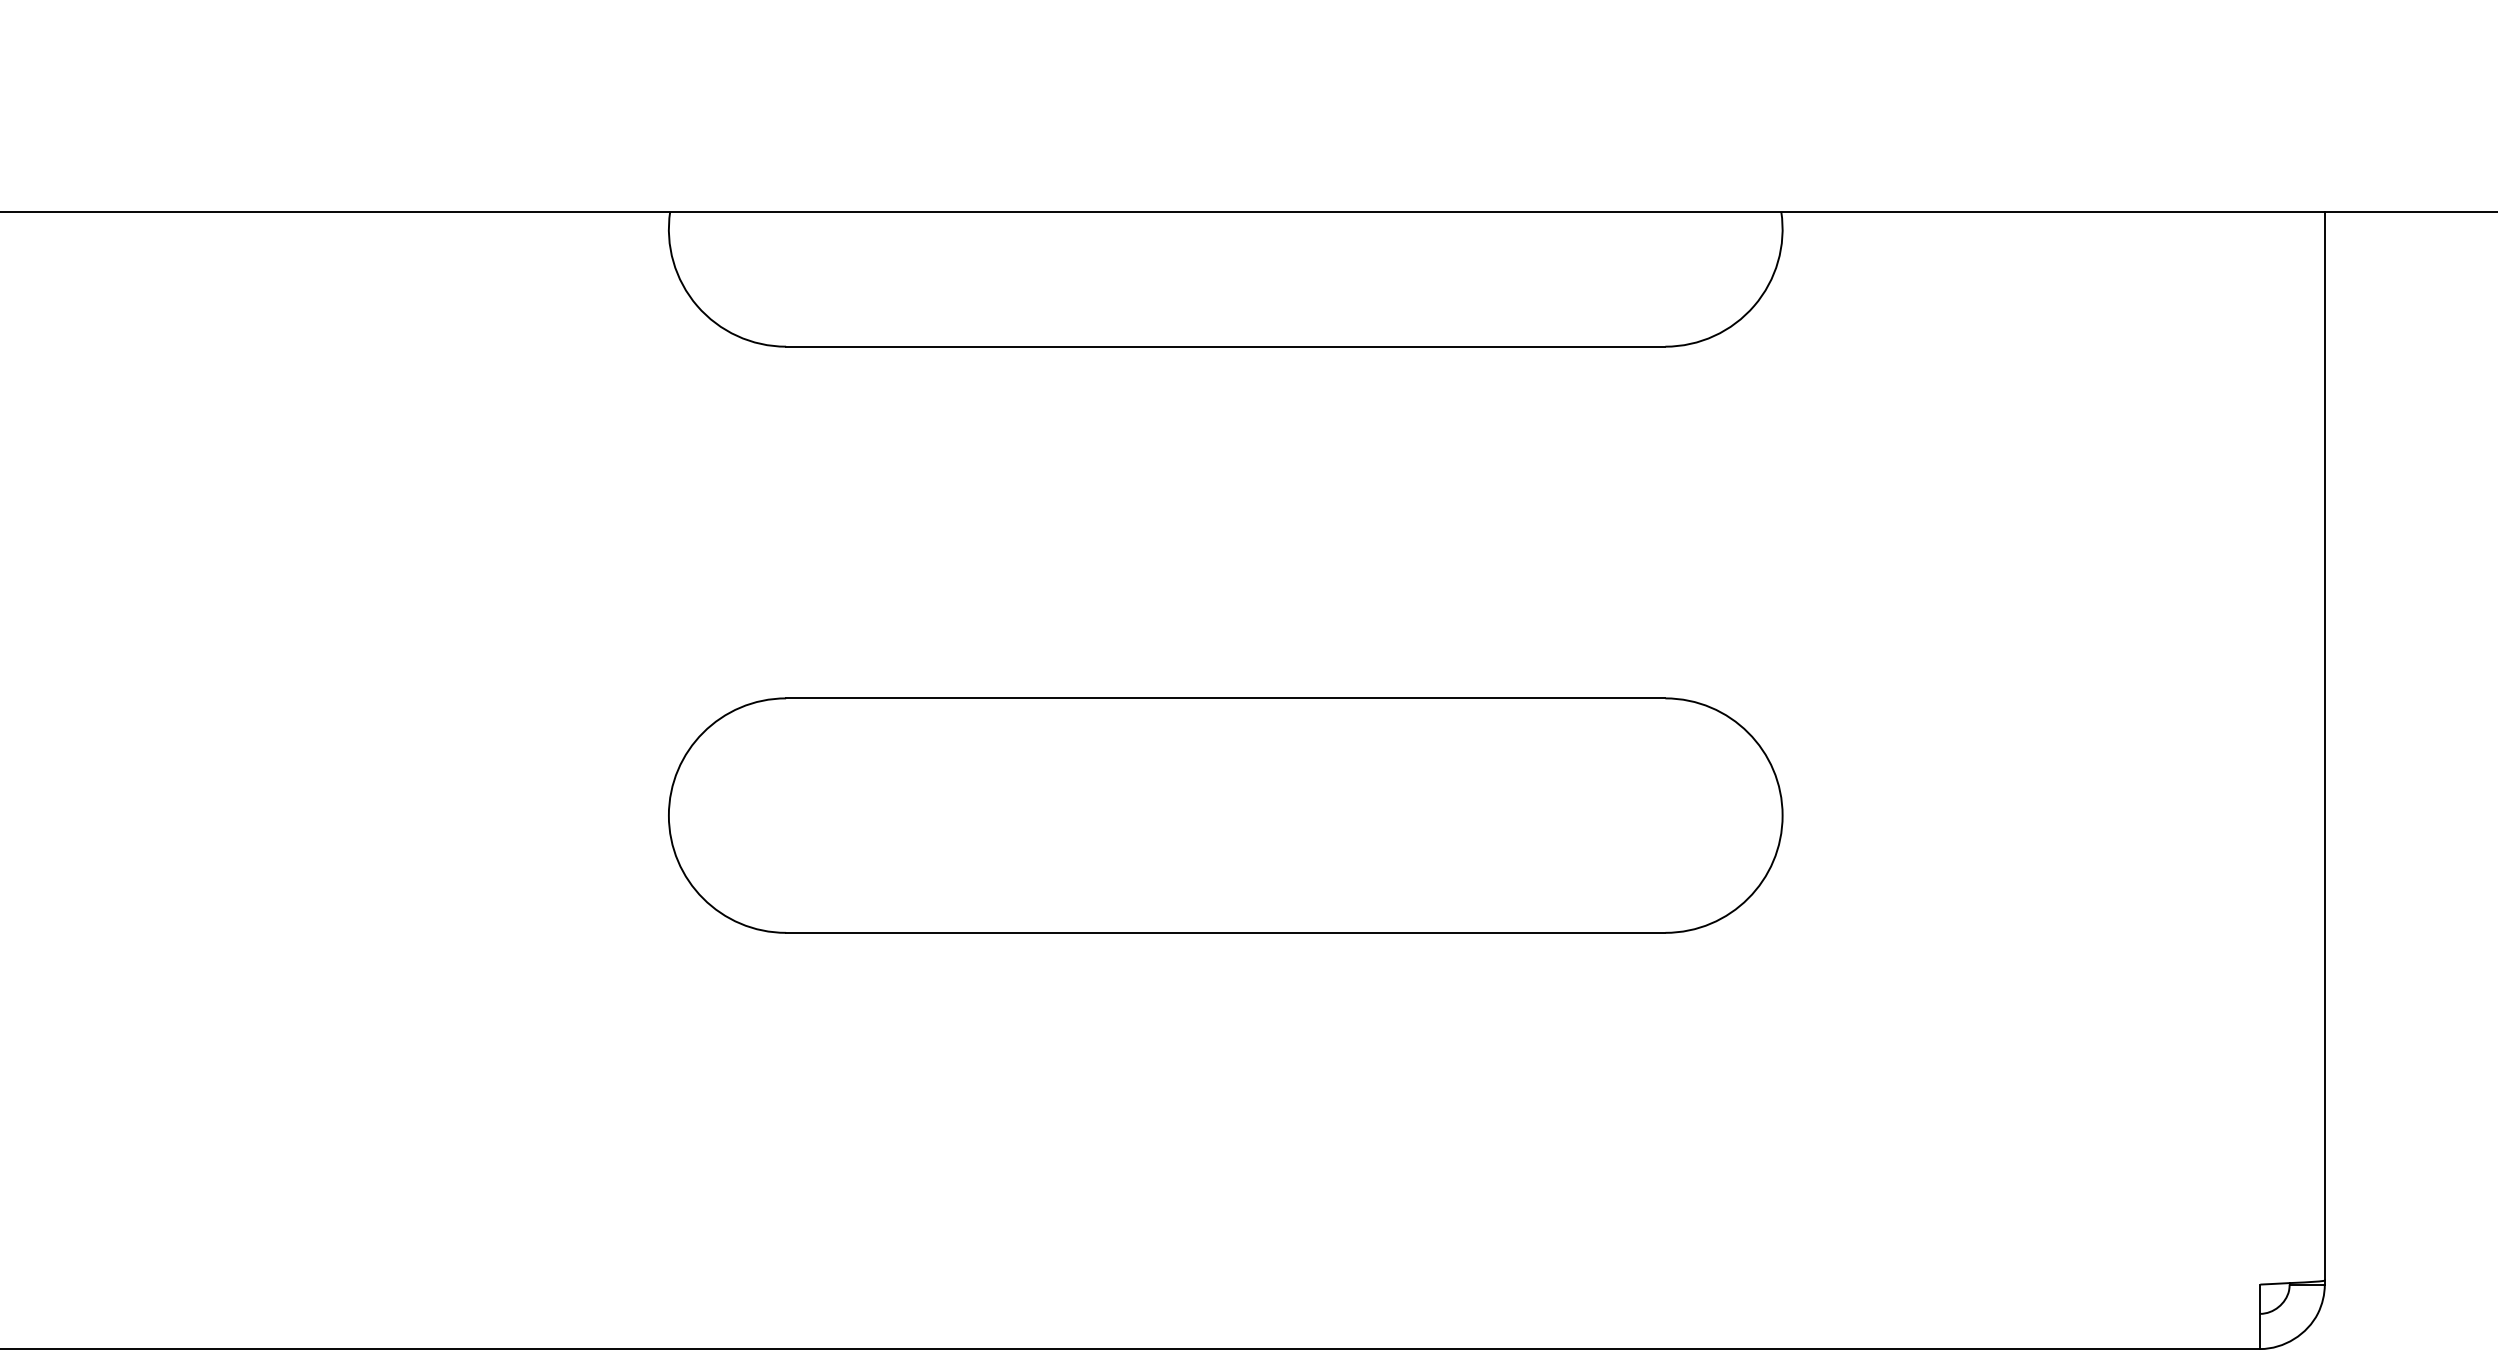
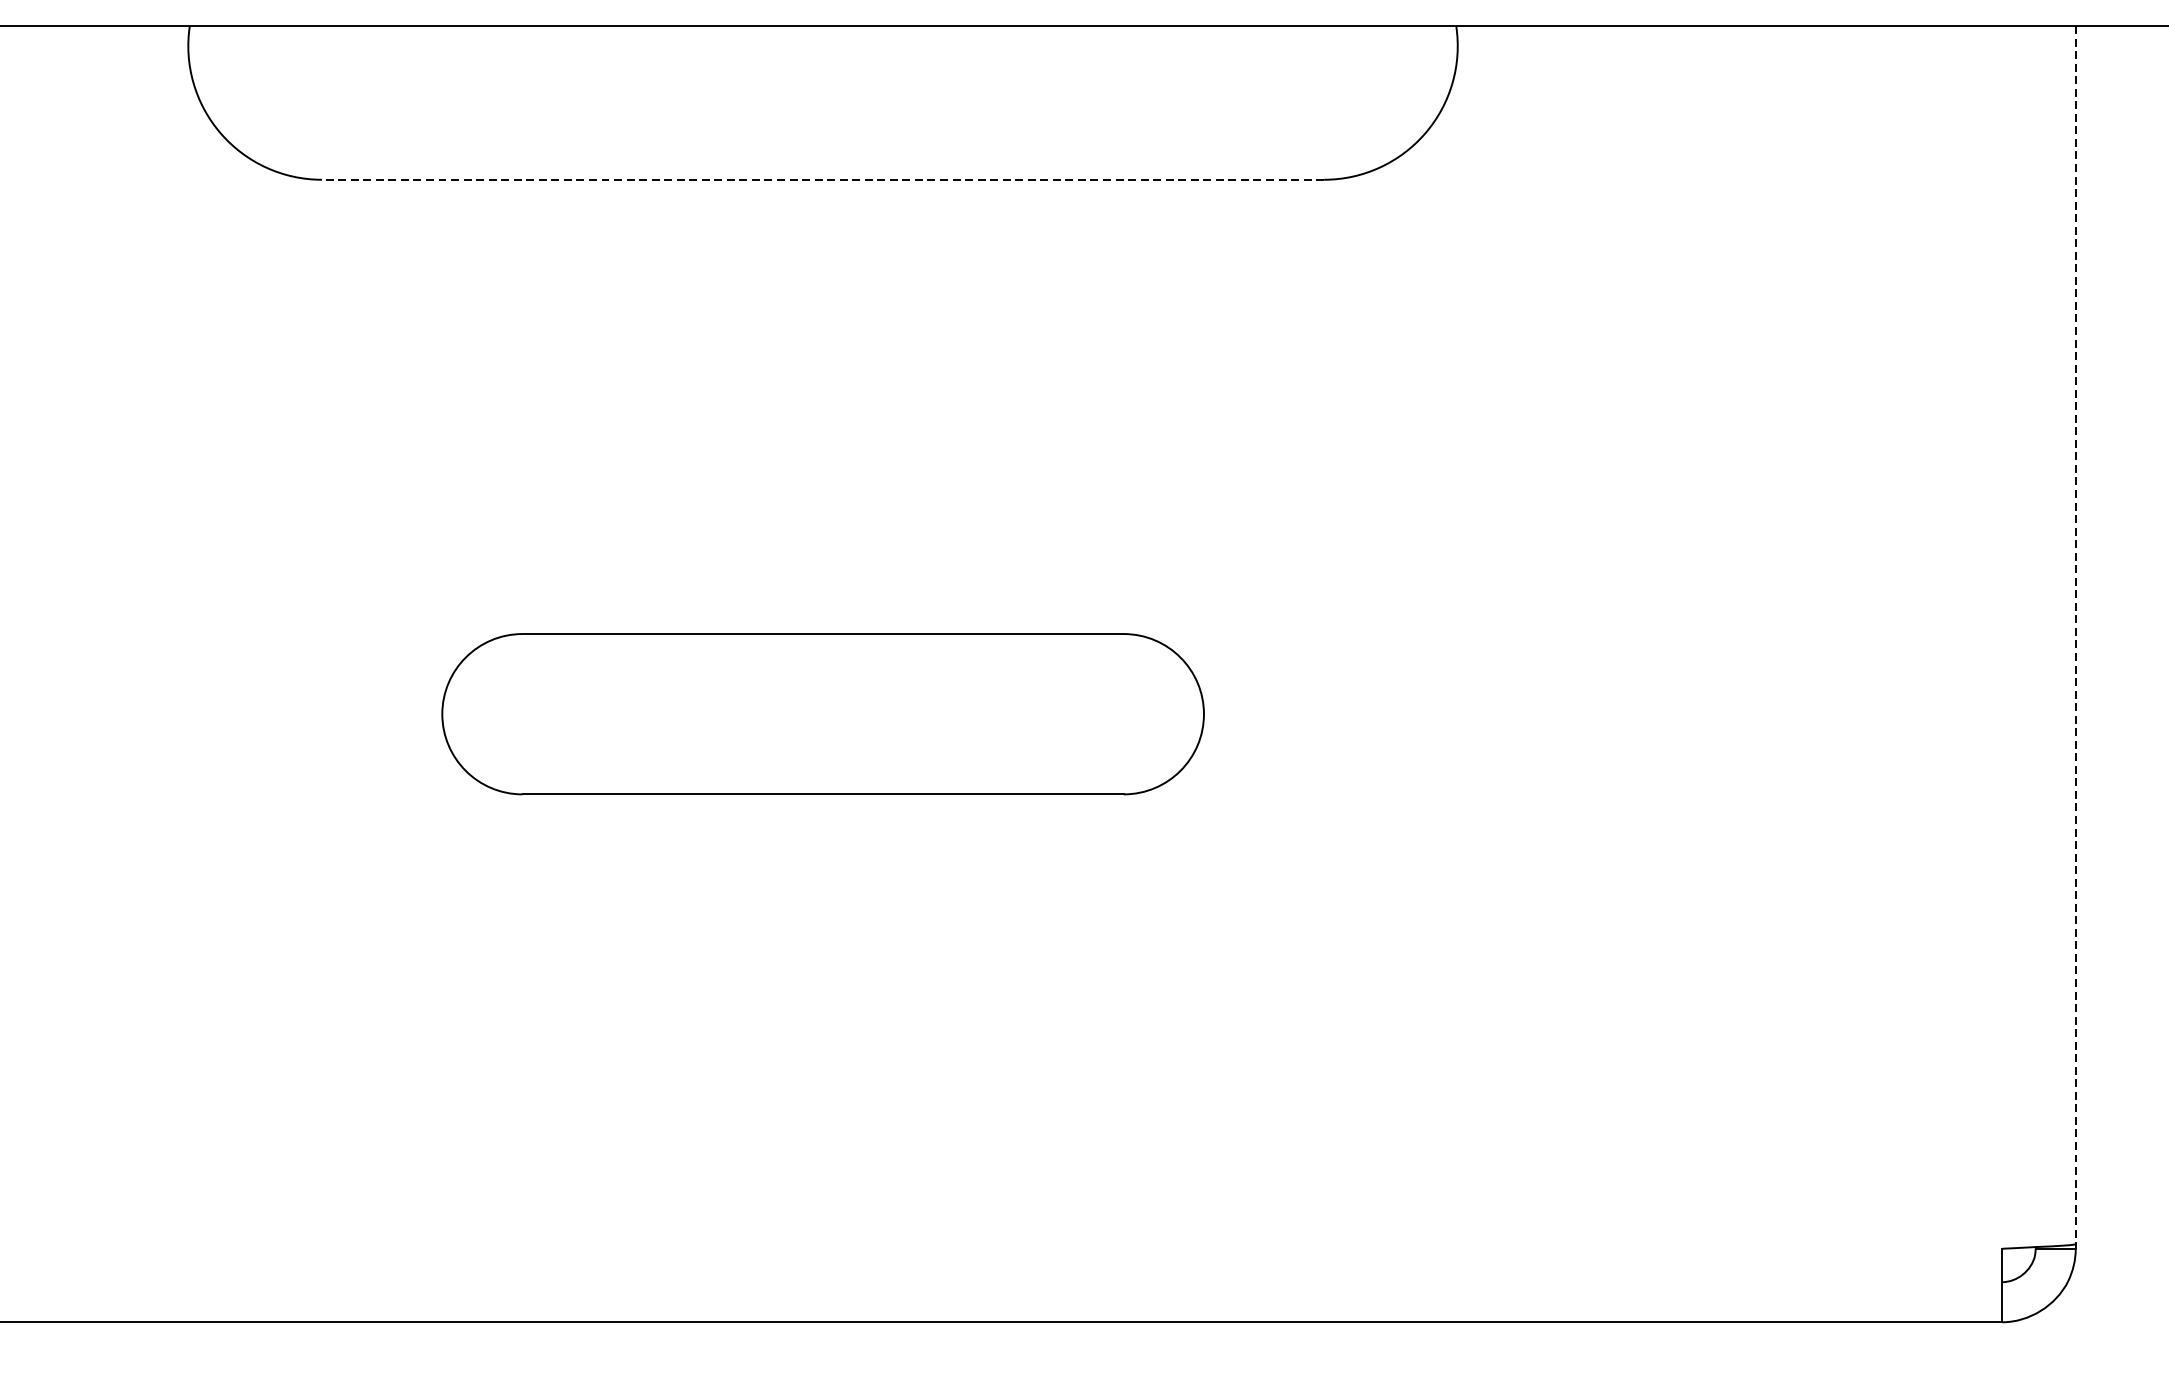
line: (1225, 346) -> (822, 179), solid -> dashed
line: (2324, 746) -> (2075, 635), solid -> dashed
part: (1225, 815) -> (822, 714), size x0.6

